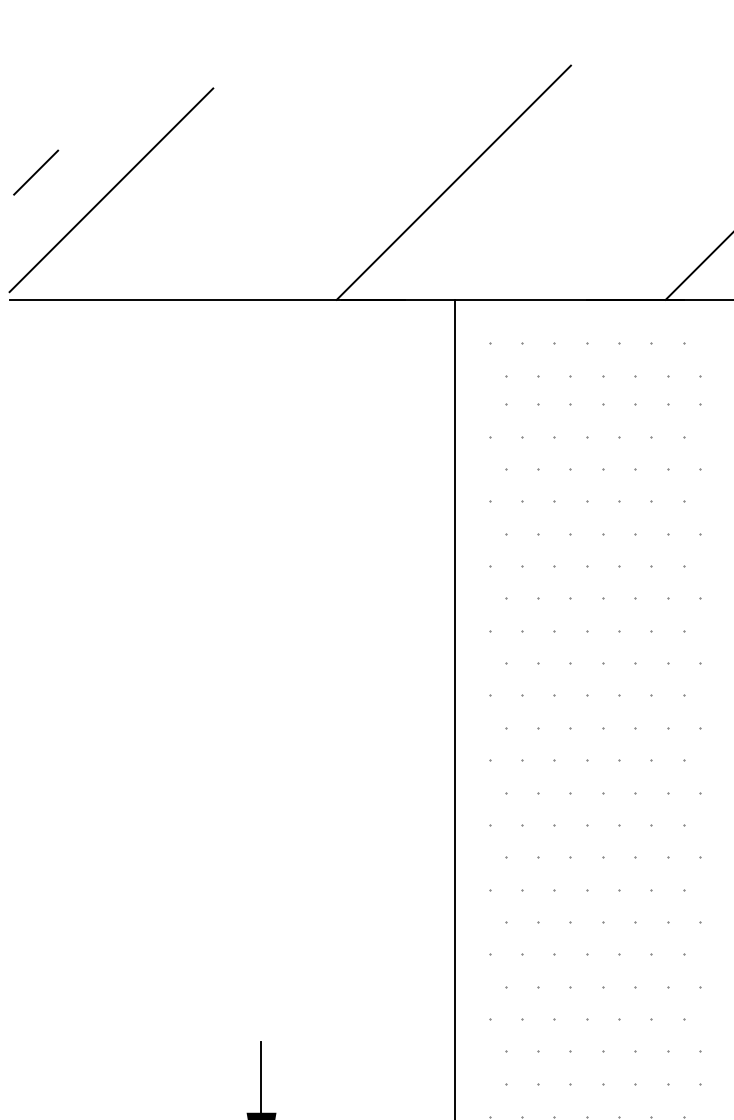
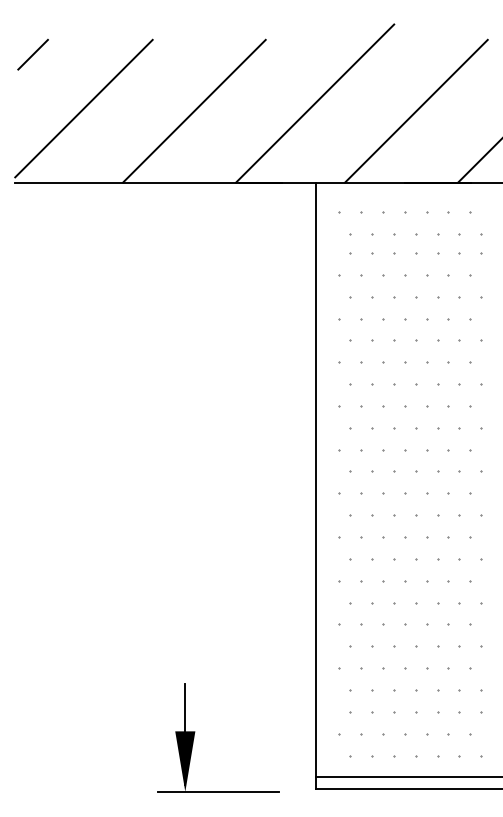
line: (35, 172) -> (32, 54), moved
line: (275, 193) -> (194, 110), added
line: (604, 193) -> (416, 110), added

